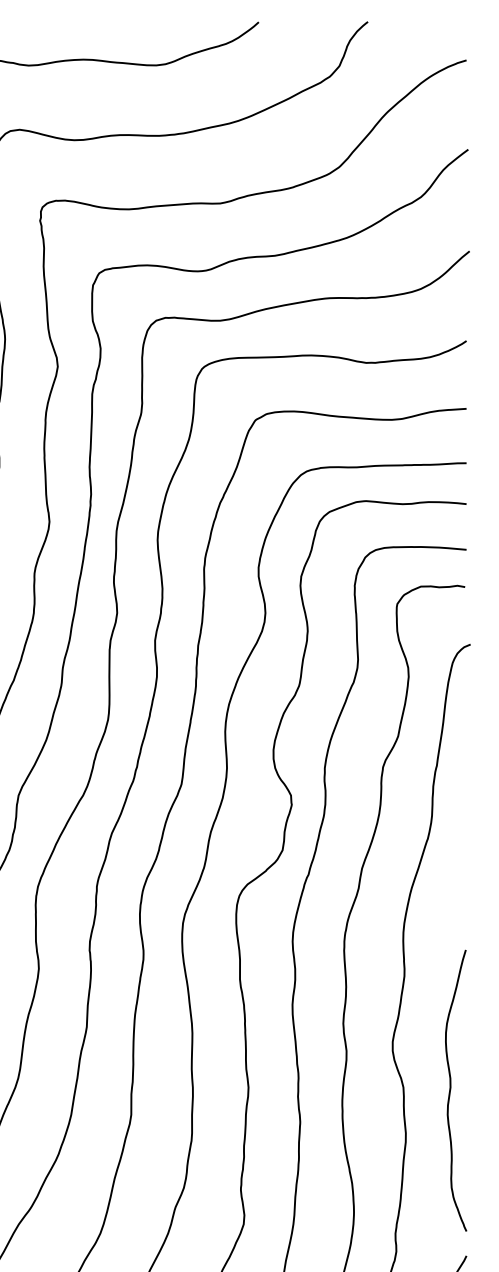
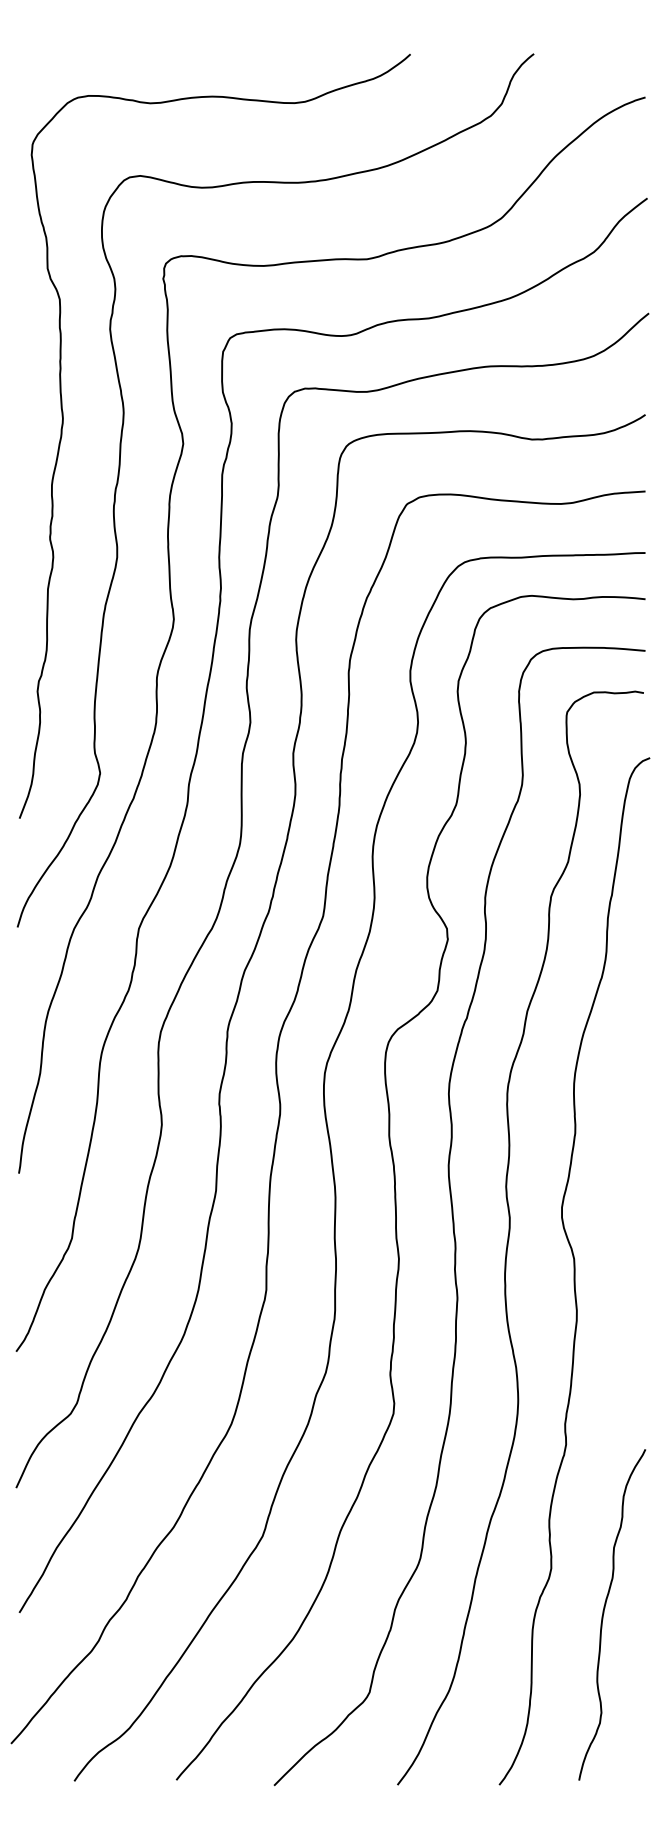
curve: (451, 1088) -> (628, 1260), removed

